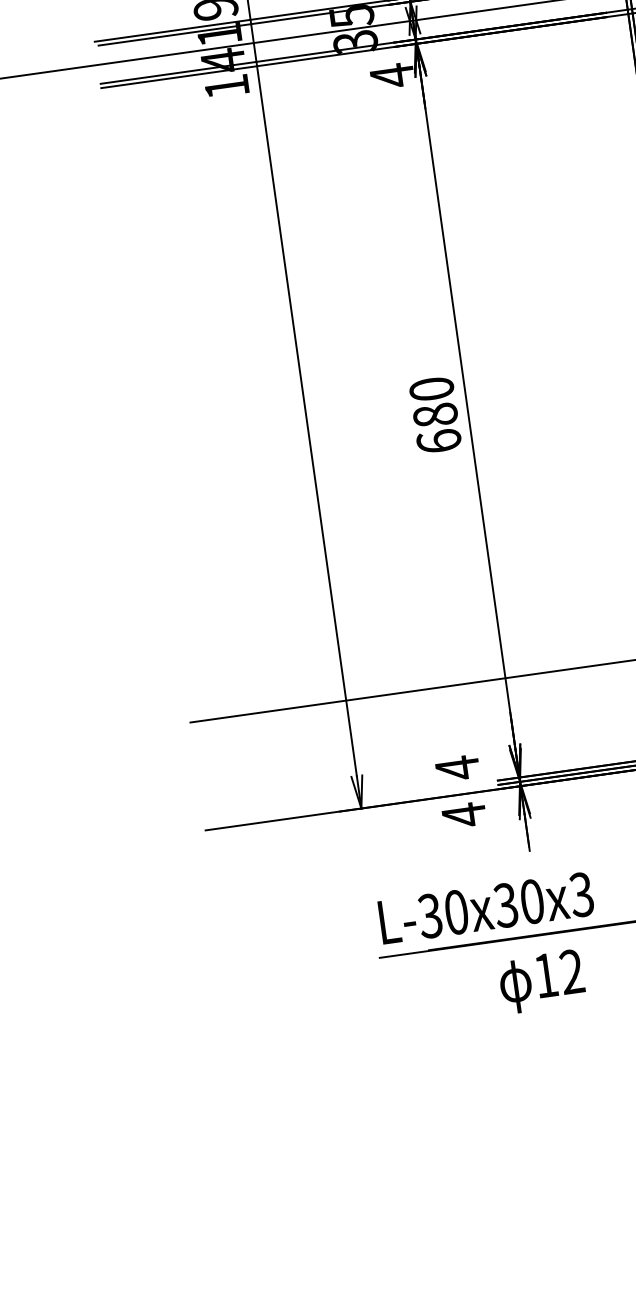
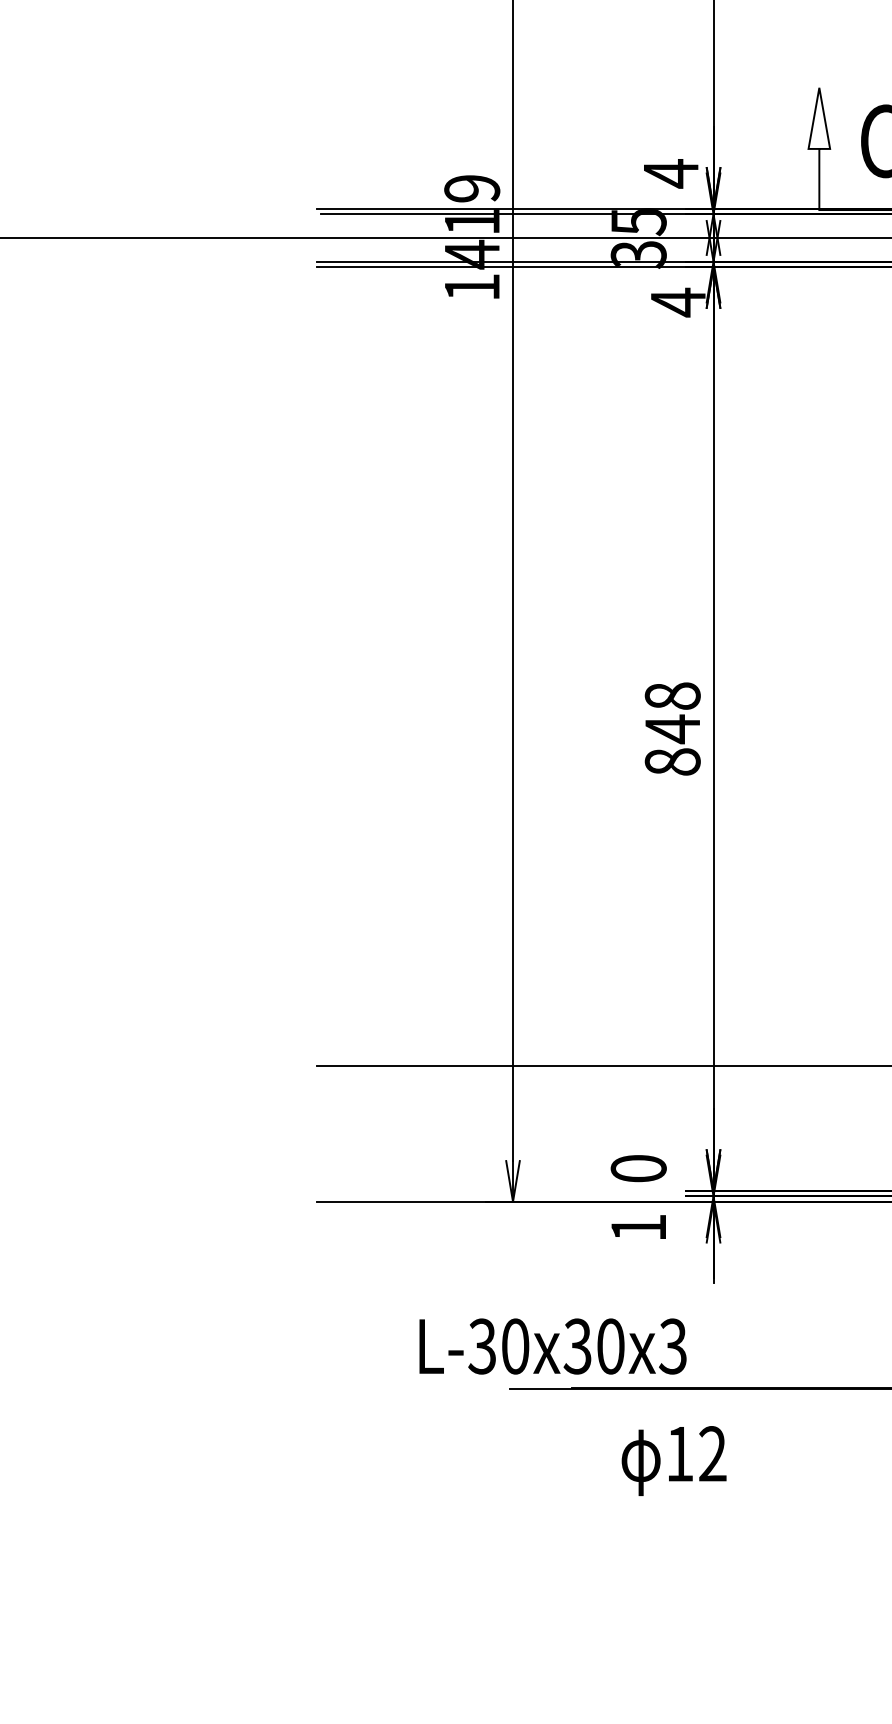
text: (435, 414) -> (672, 728), 680 -> 848
text: (457, 768) -> (638, 1168), 4 -> 0
text: (463, 814) -> (638, 1227), 4 -> 1
text: (485, 908) -> (552, 1346), moved
text: (541, 981) -> (673, 1460), moved

